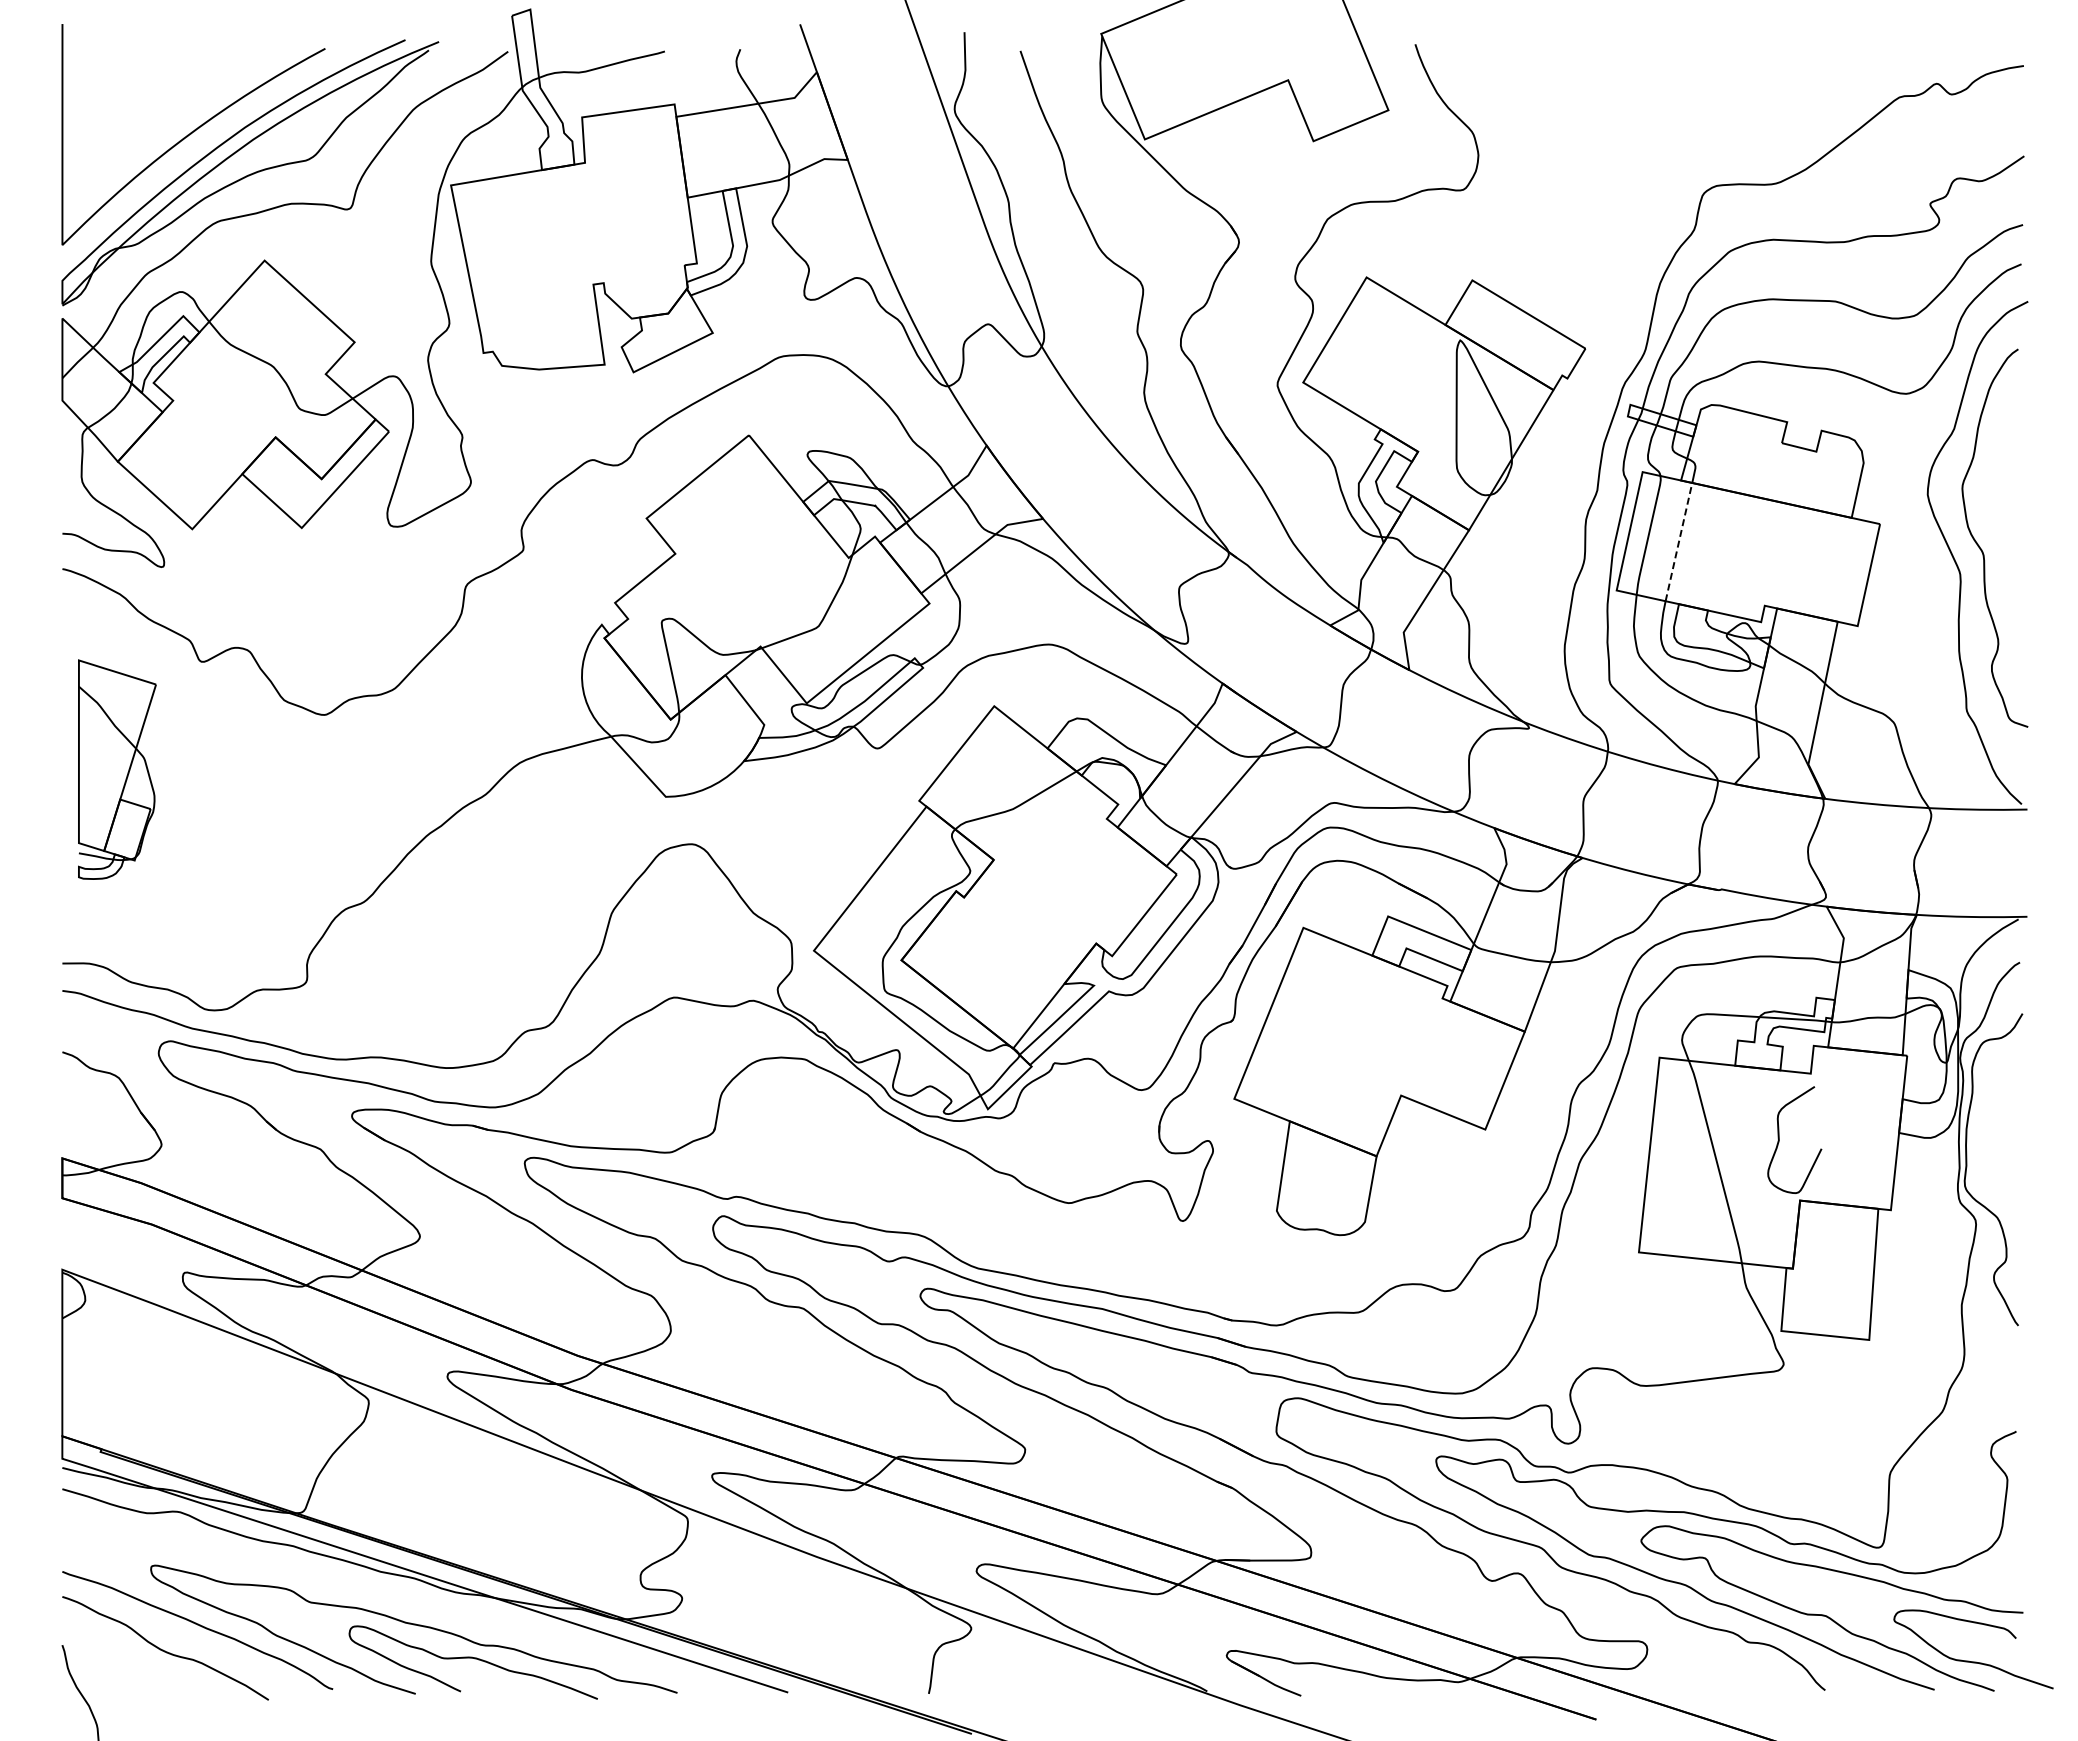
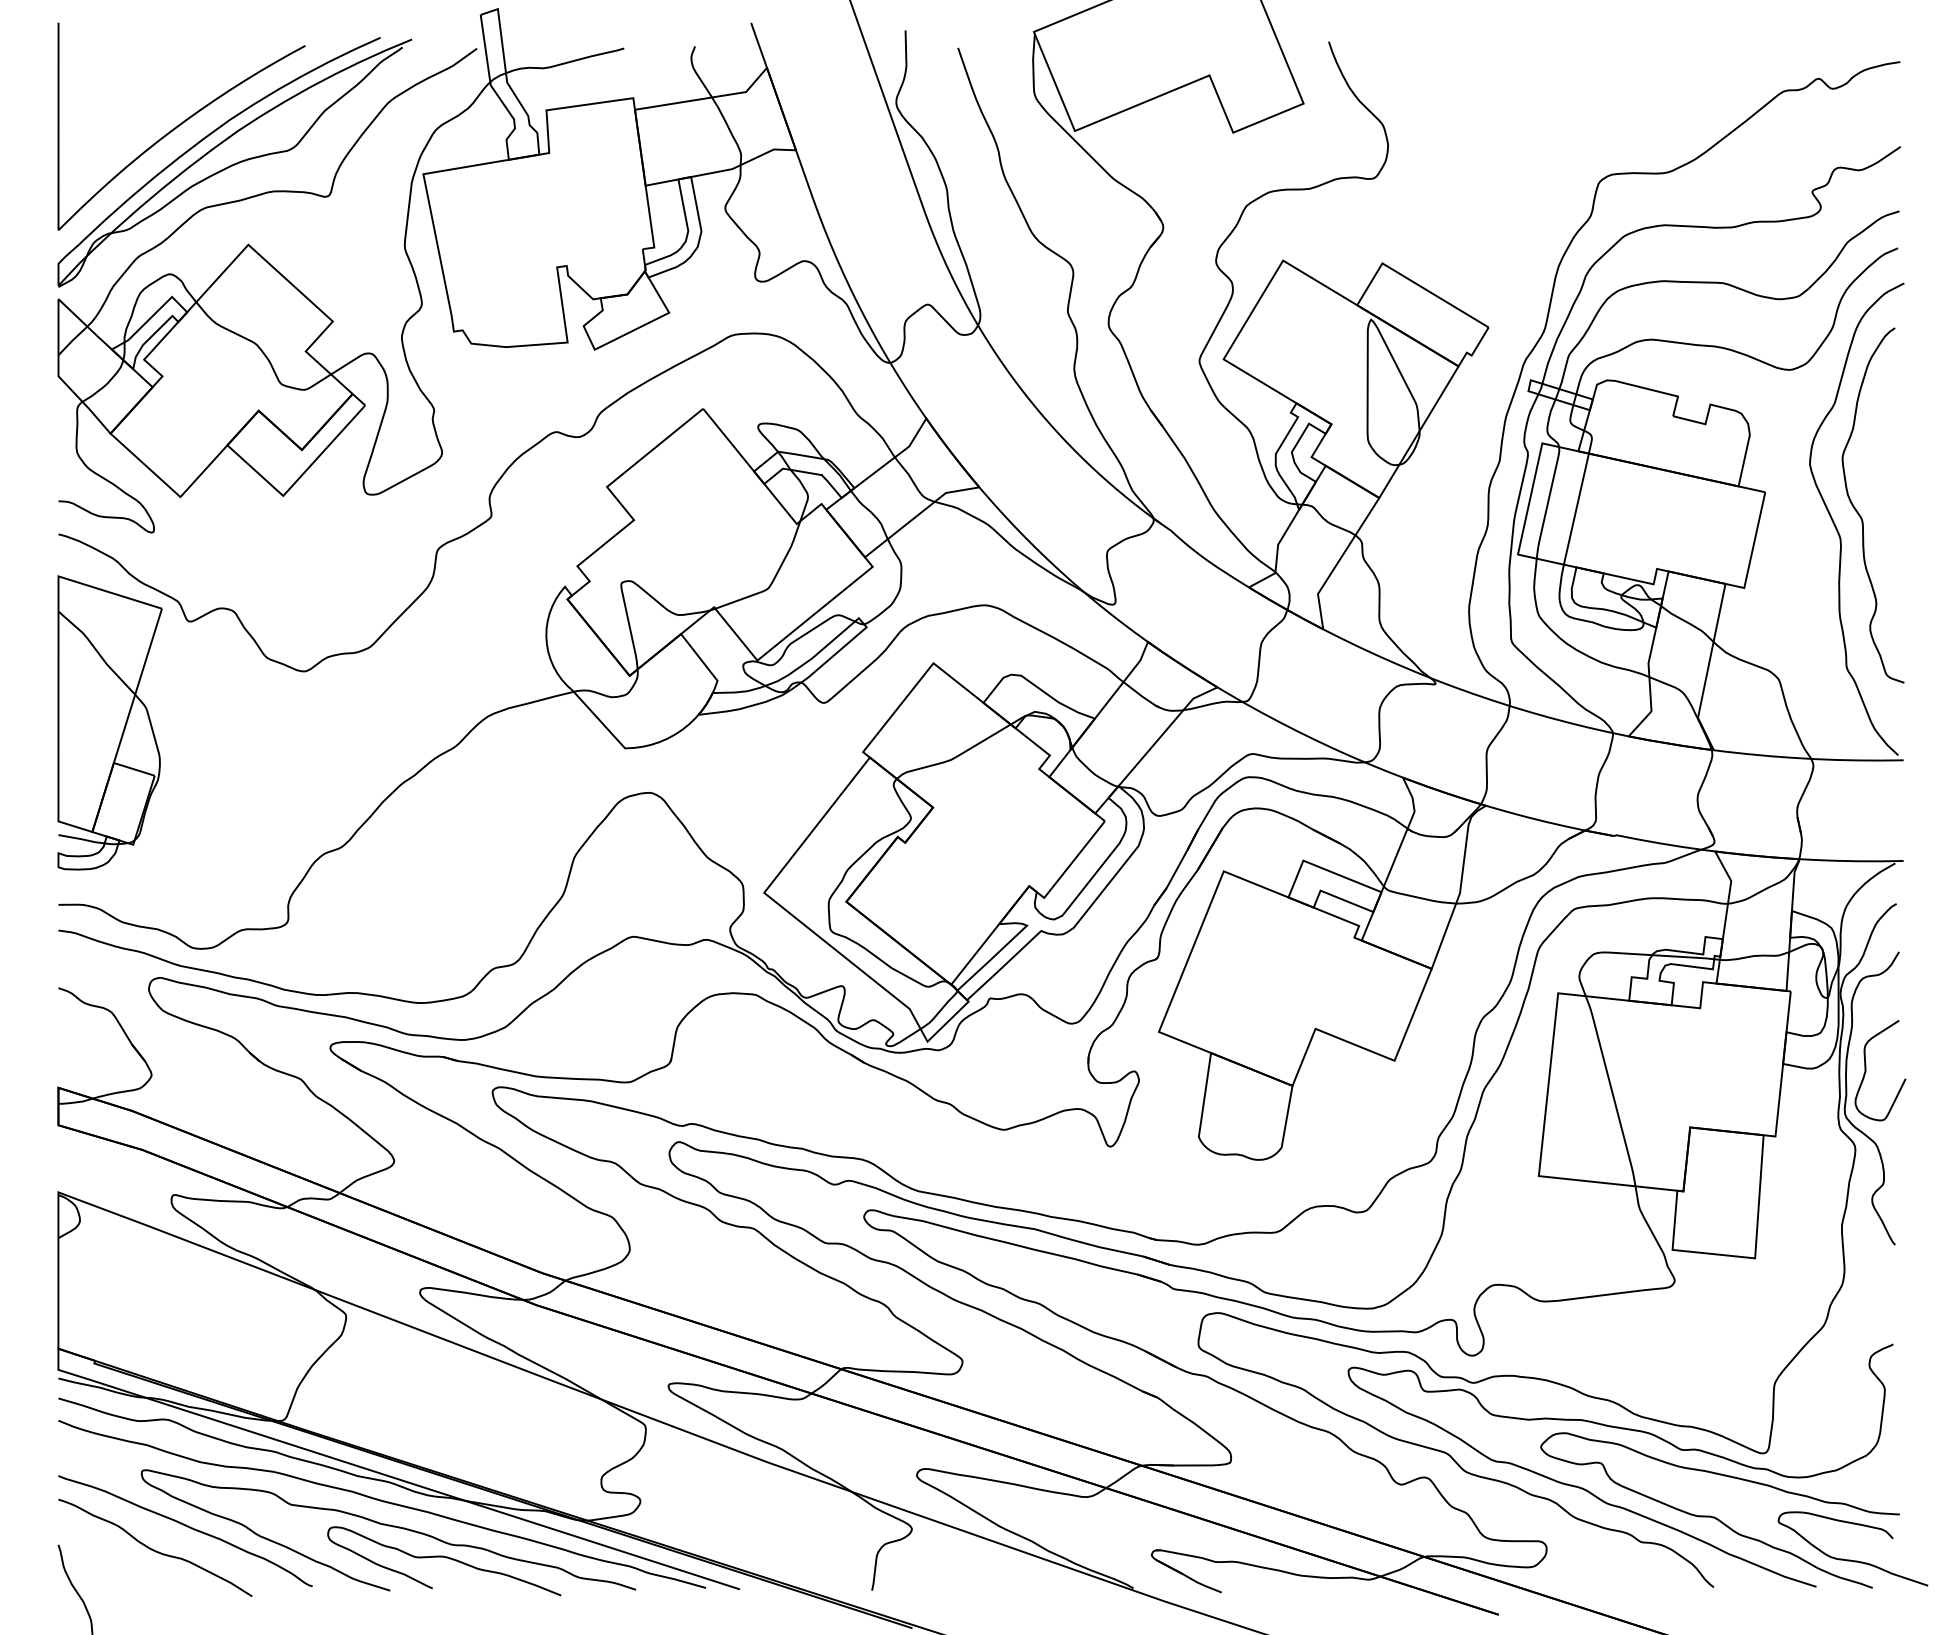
line: (1678, 542) -> (1575, 509), dashed -> solid
part: (117, 769) -> (110, 722), size x1.43
curve: (1779, 1139) -> (1866, 1070), moved
curve: (407, 1599) -> (382, 1502), added

